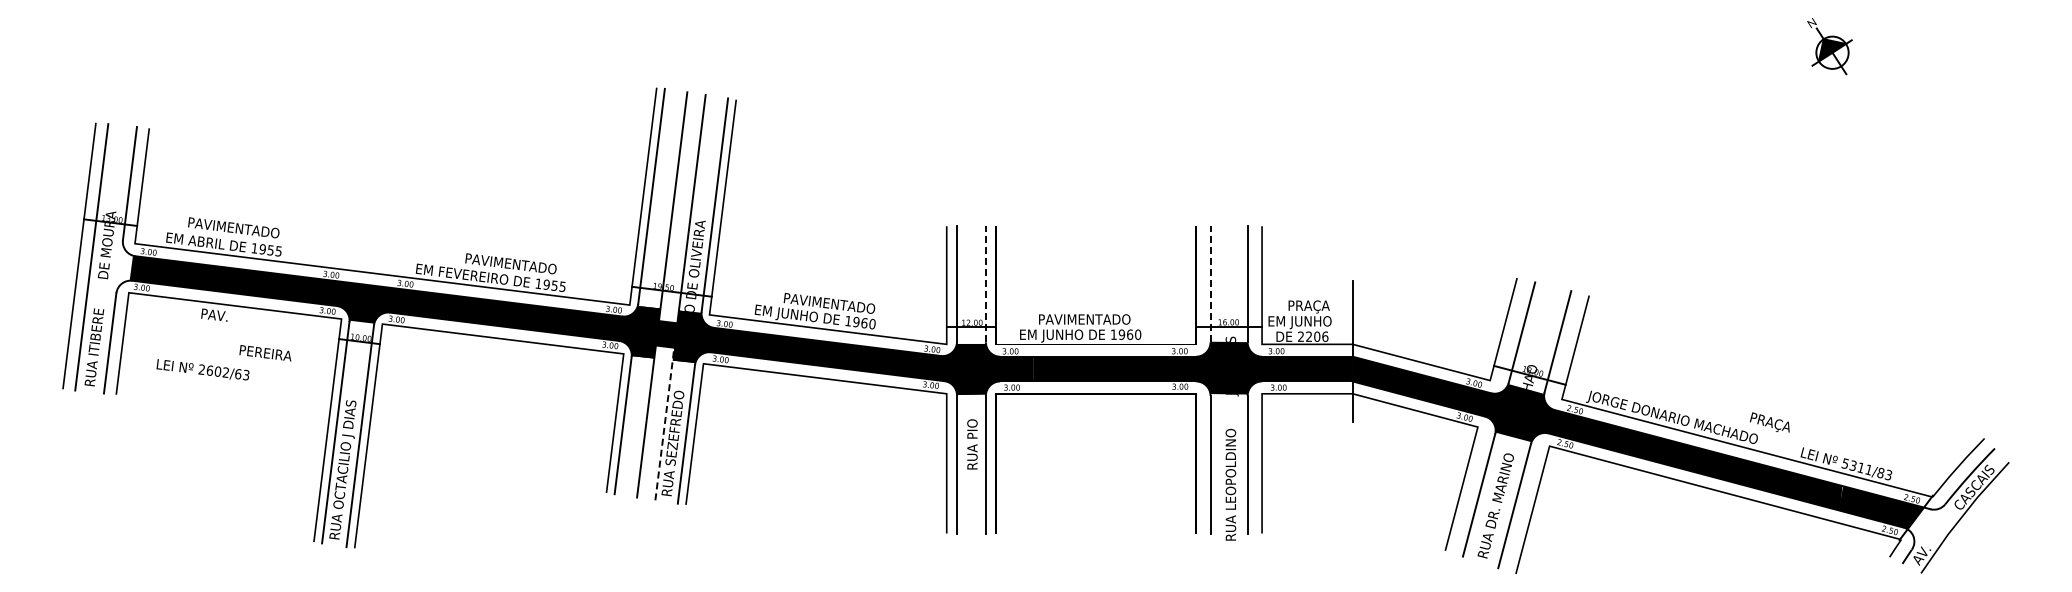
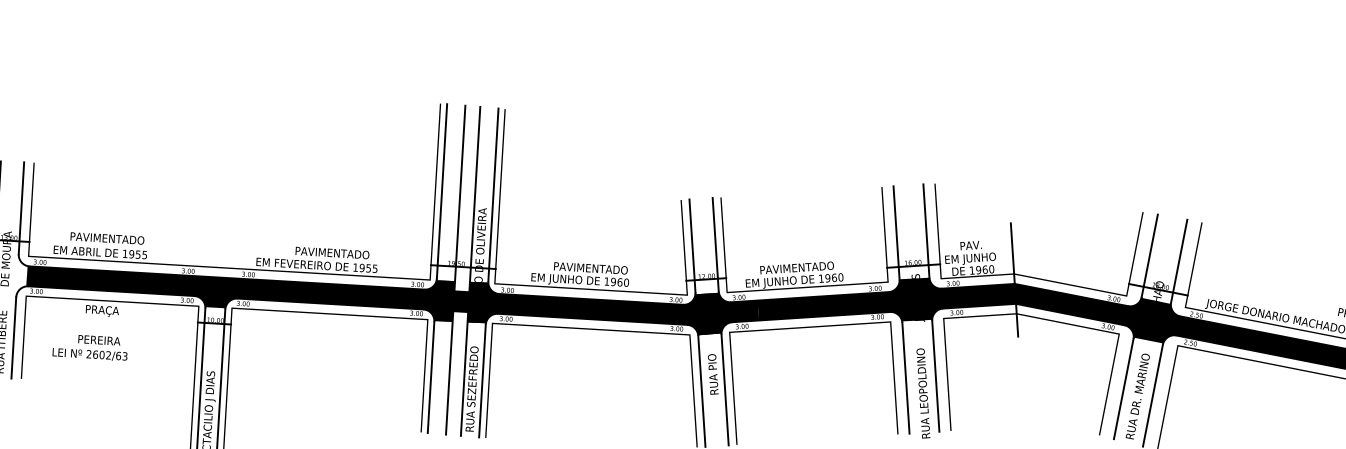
line: (985, 283) -> (715, 244), dashed -> solid
line: (1210, 283) -> (896, 232), dashed -> solid
text: (1312, 306) -> (979, 245), PRAÇA -> PAV.
text: (224, 316) -> (104, 310), PAV. -> PRAÇA
text: (1313, 336) -> (982, 269), 2206 -> 1960
text: (265, 353) -> (99, 340), moved
line: (664, 424) -> (464, 374), dashed -> solid

